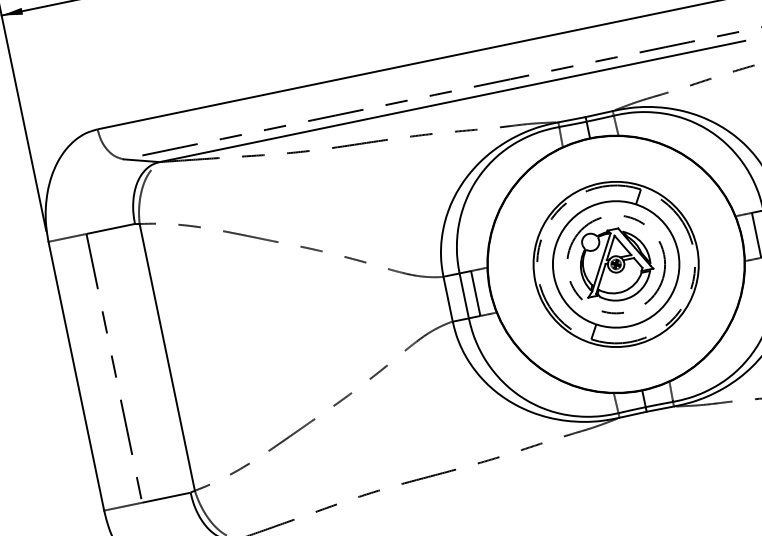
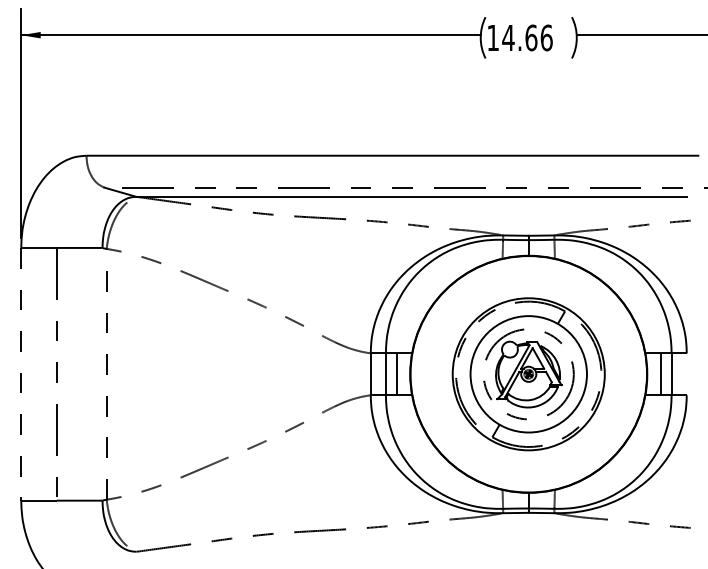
line: (166, 356) -> (106, 373), solid -> dashed
line: (76, 376) -> (21, 374), solid -> dashed

